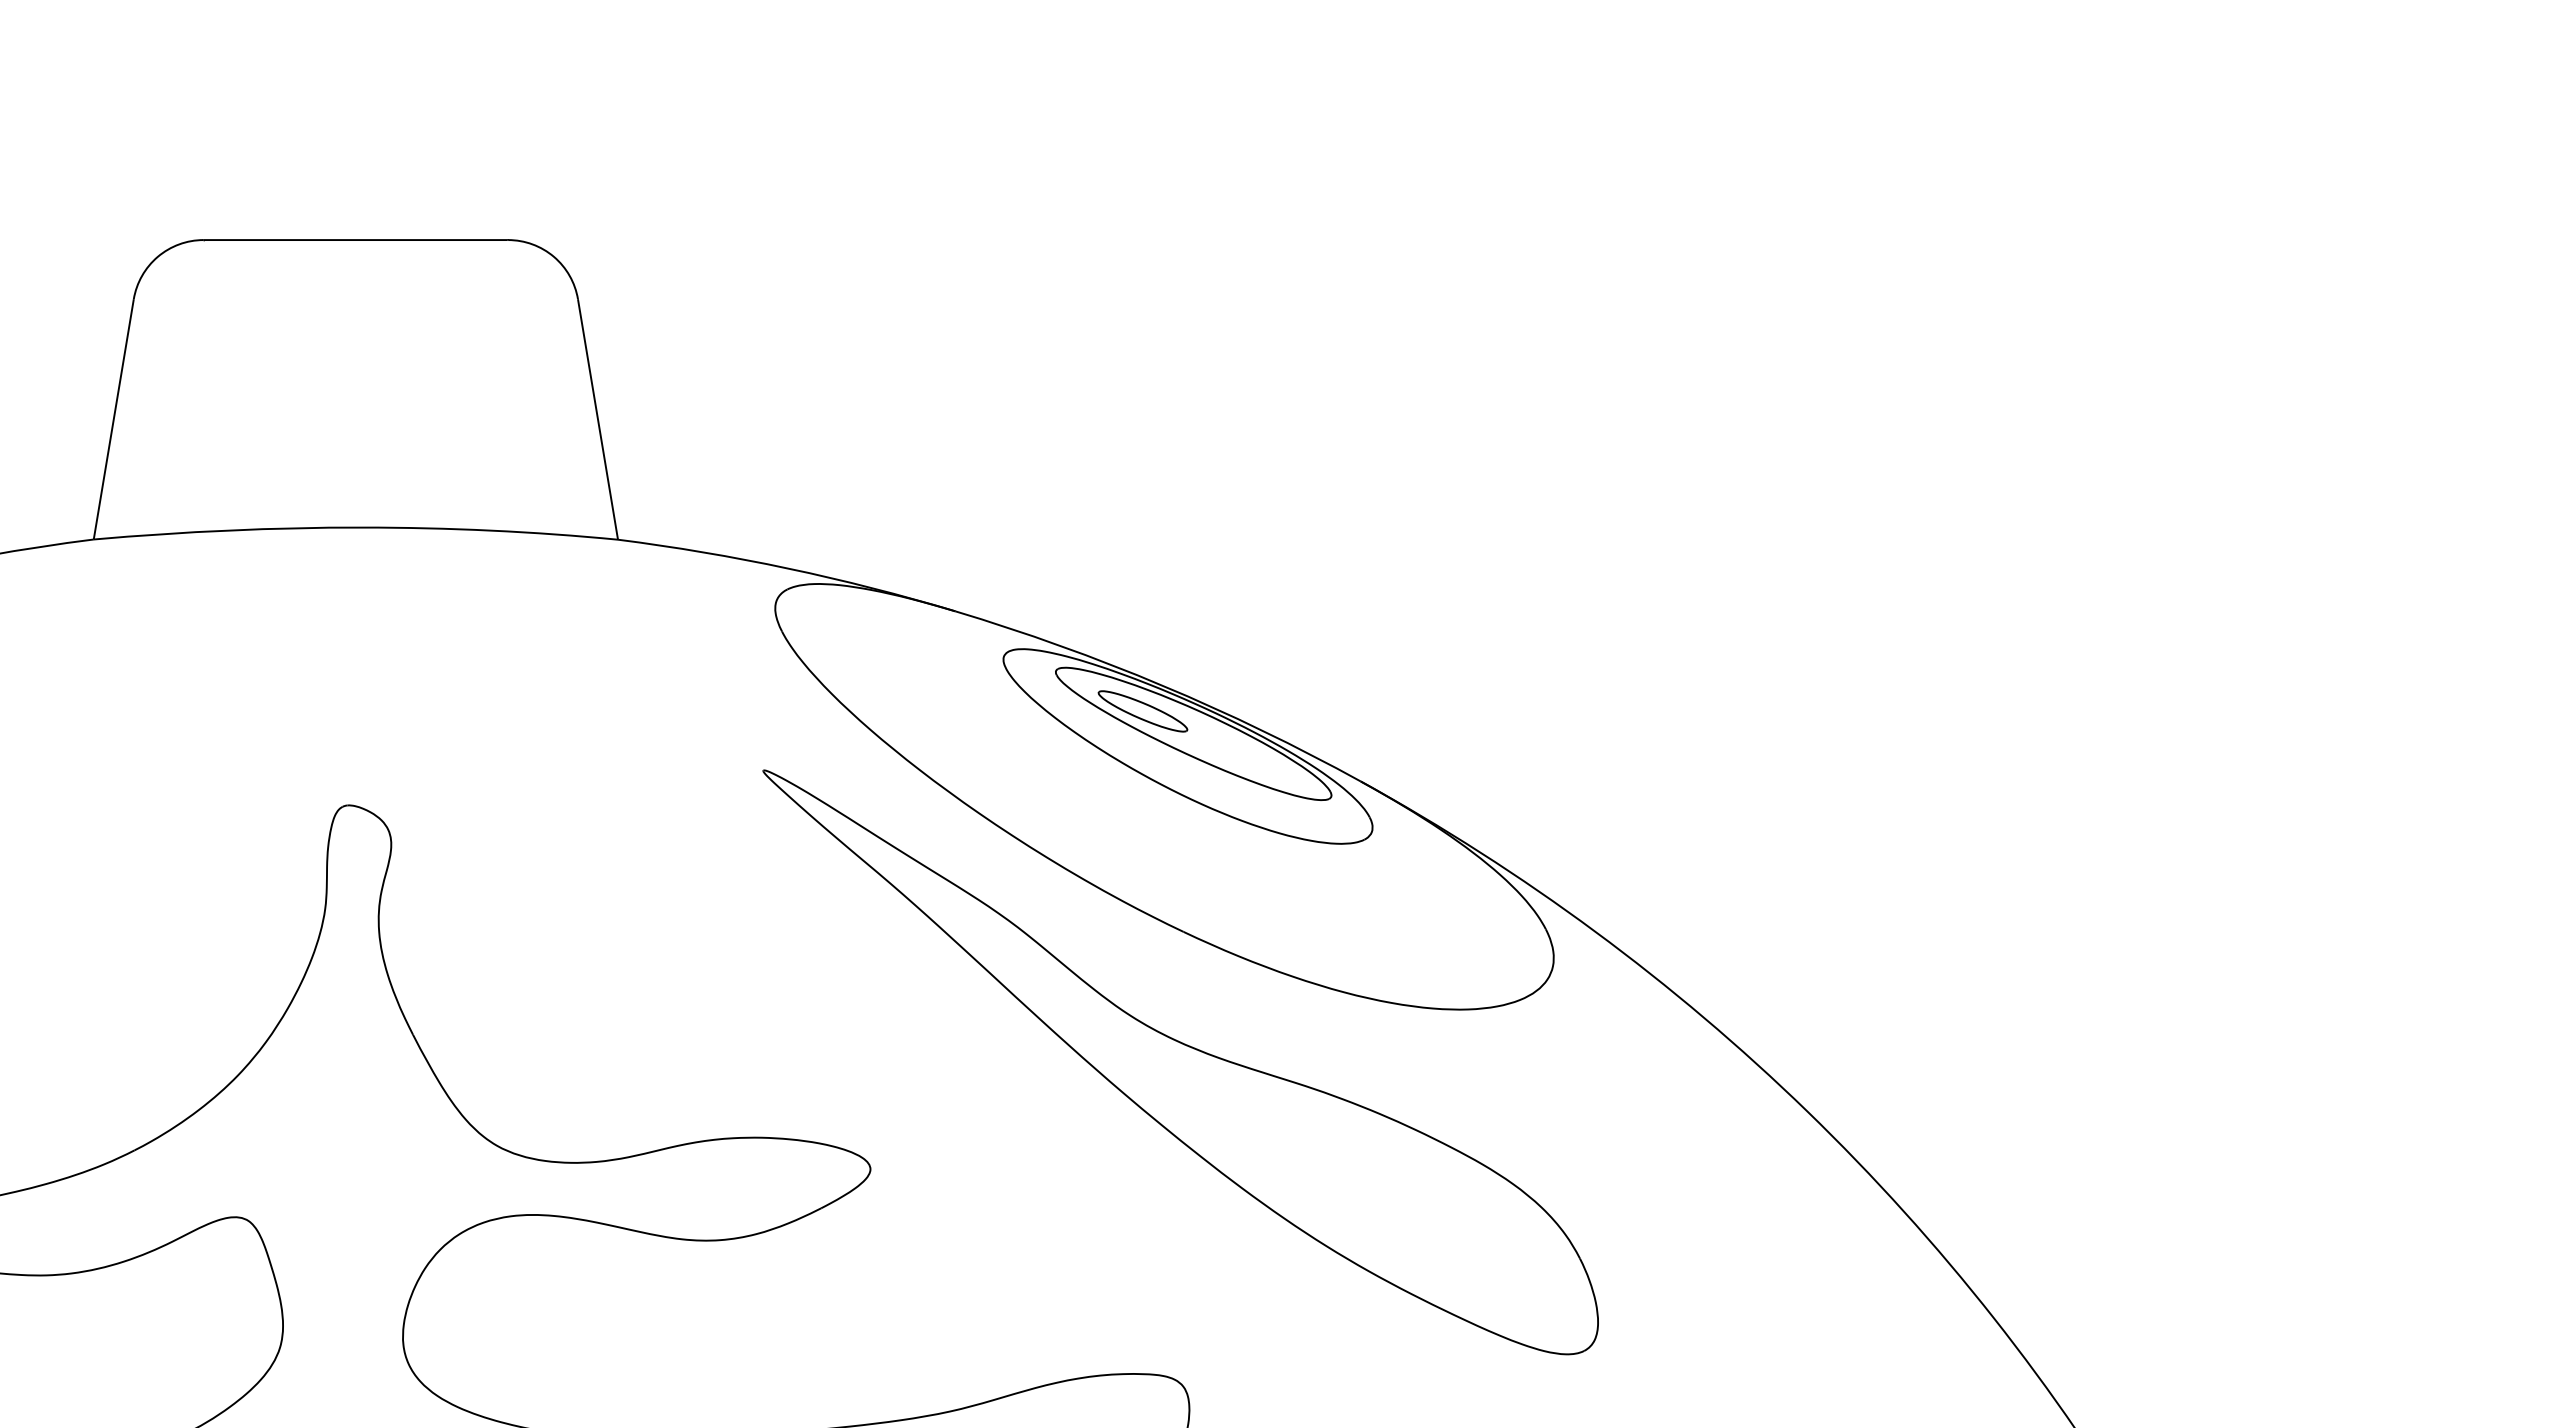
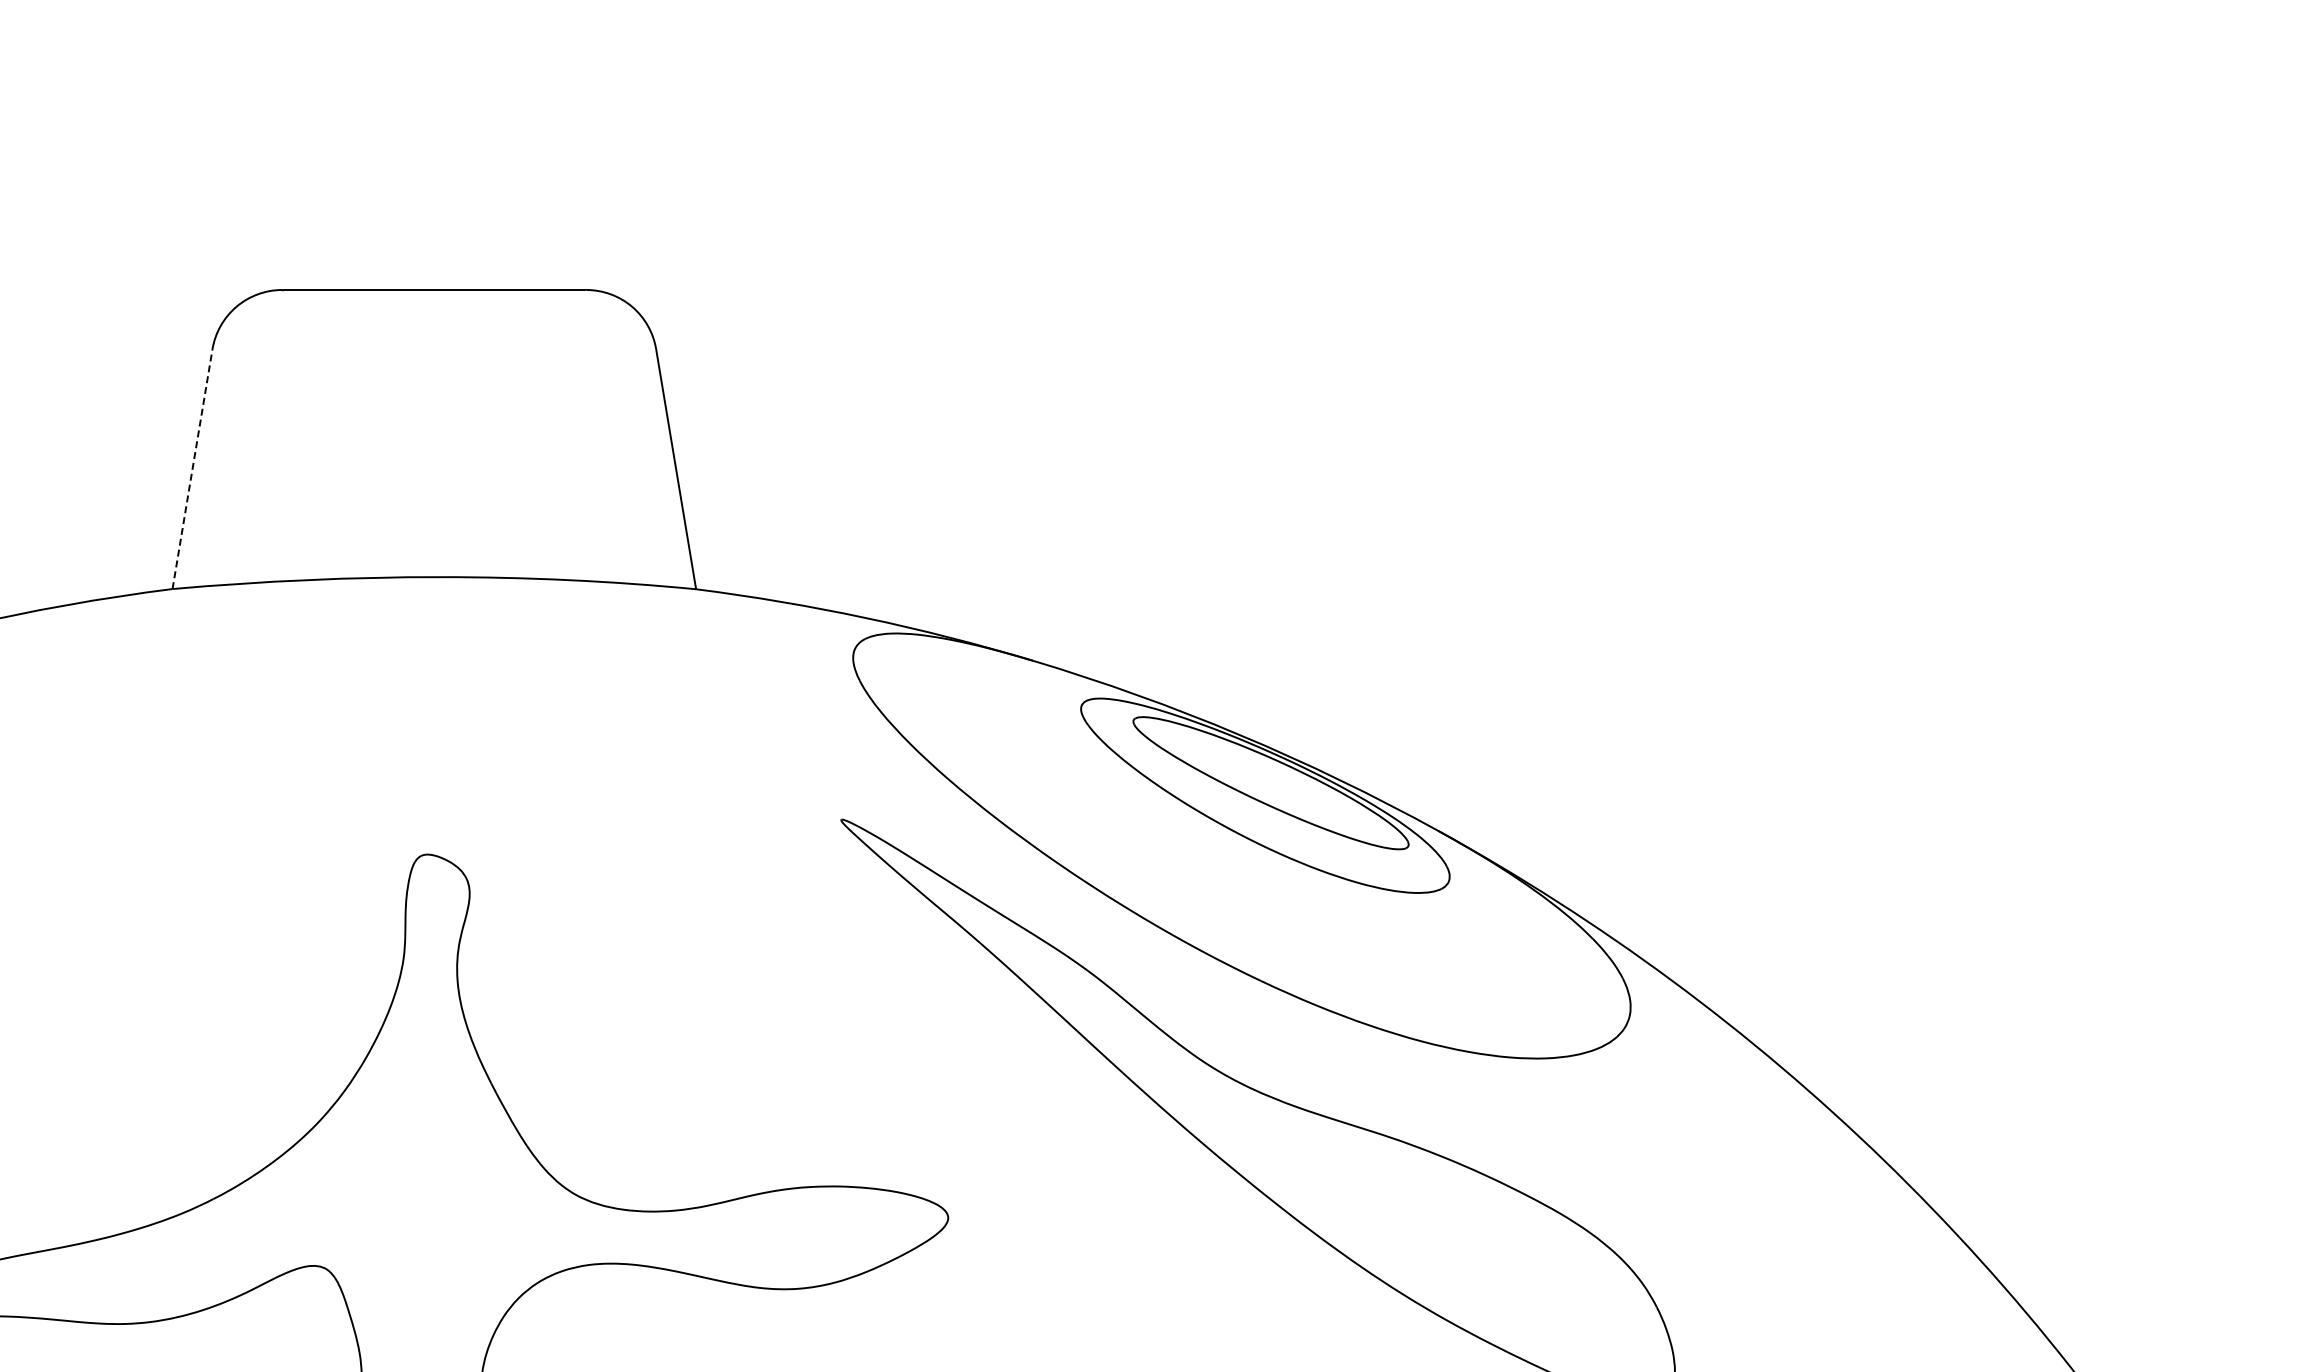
line: (113, 419) -> (192, 469), solid -> dashed
part: (1142, 711) -> (1219, 760), removed

